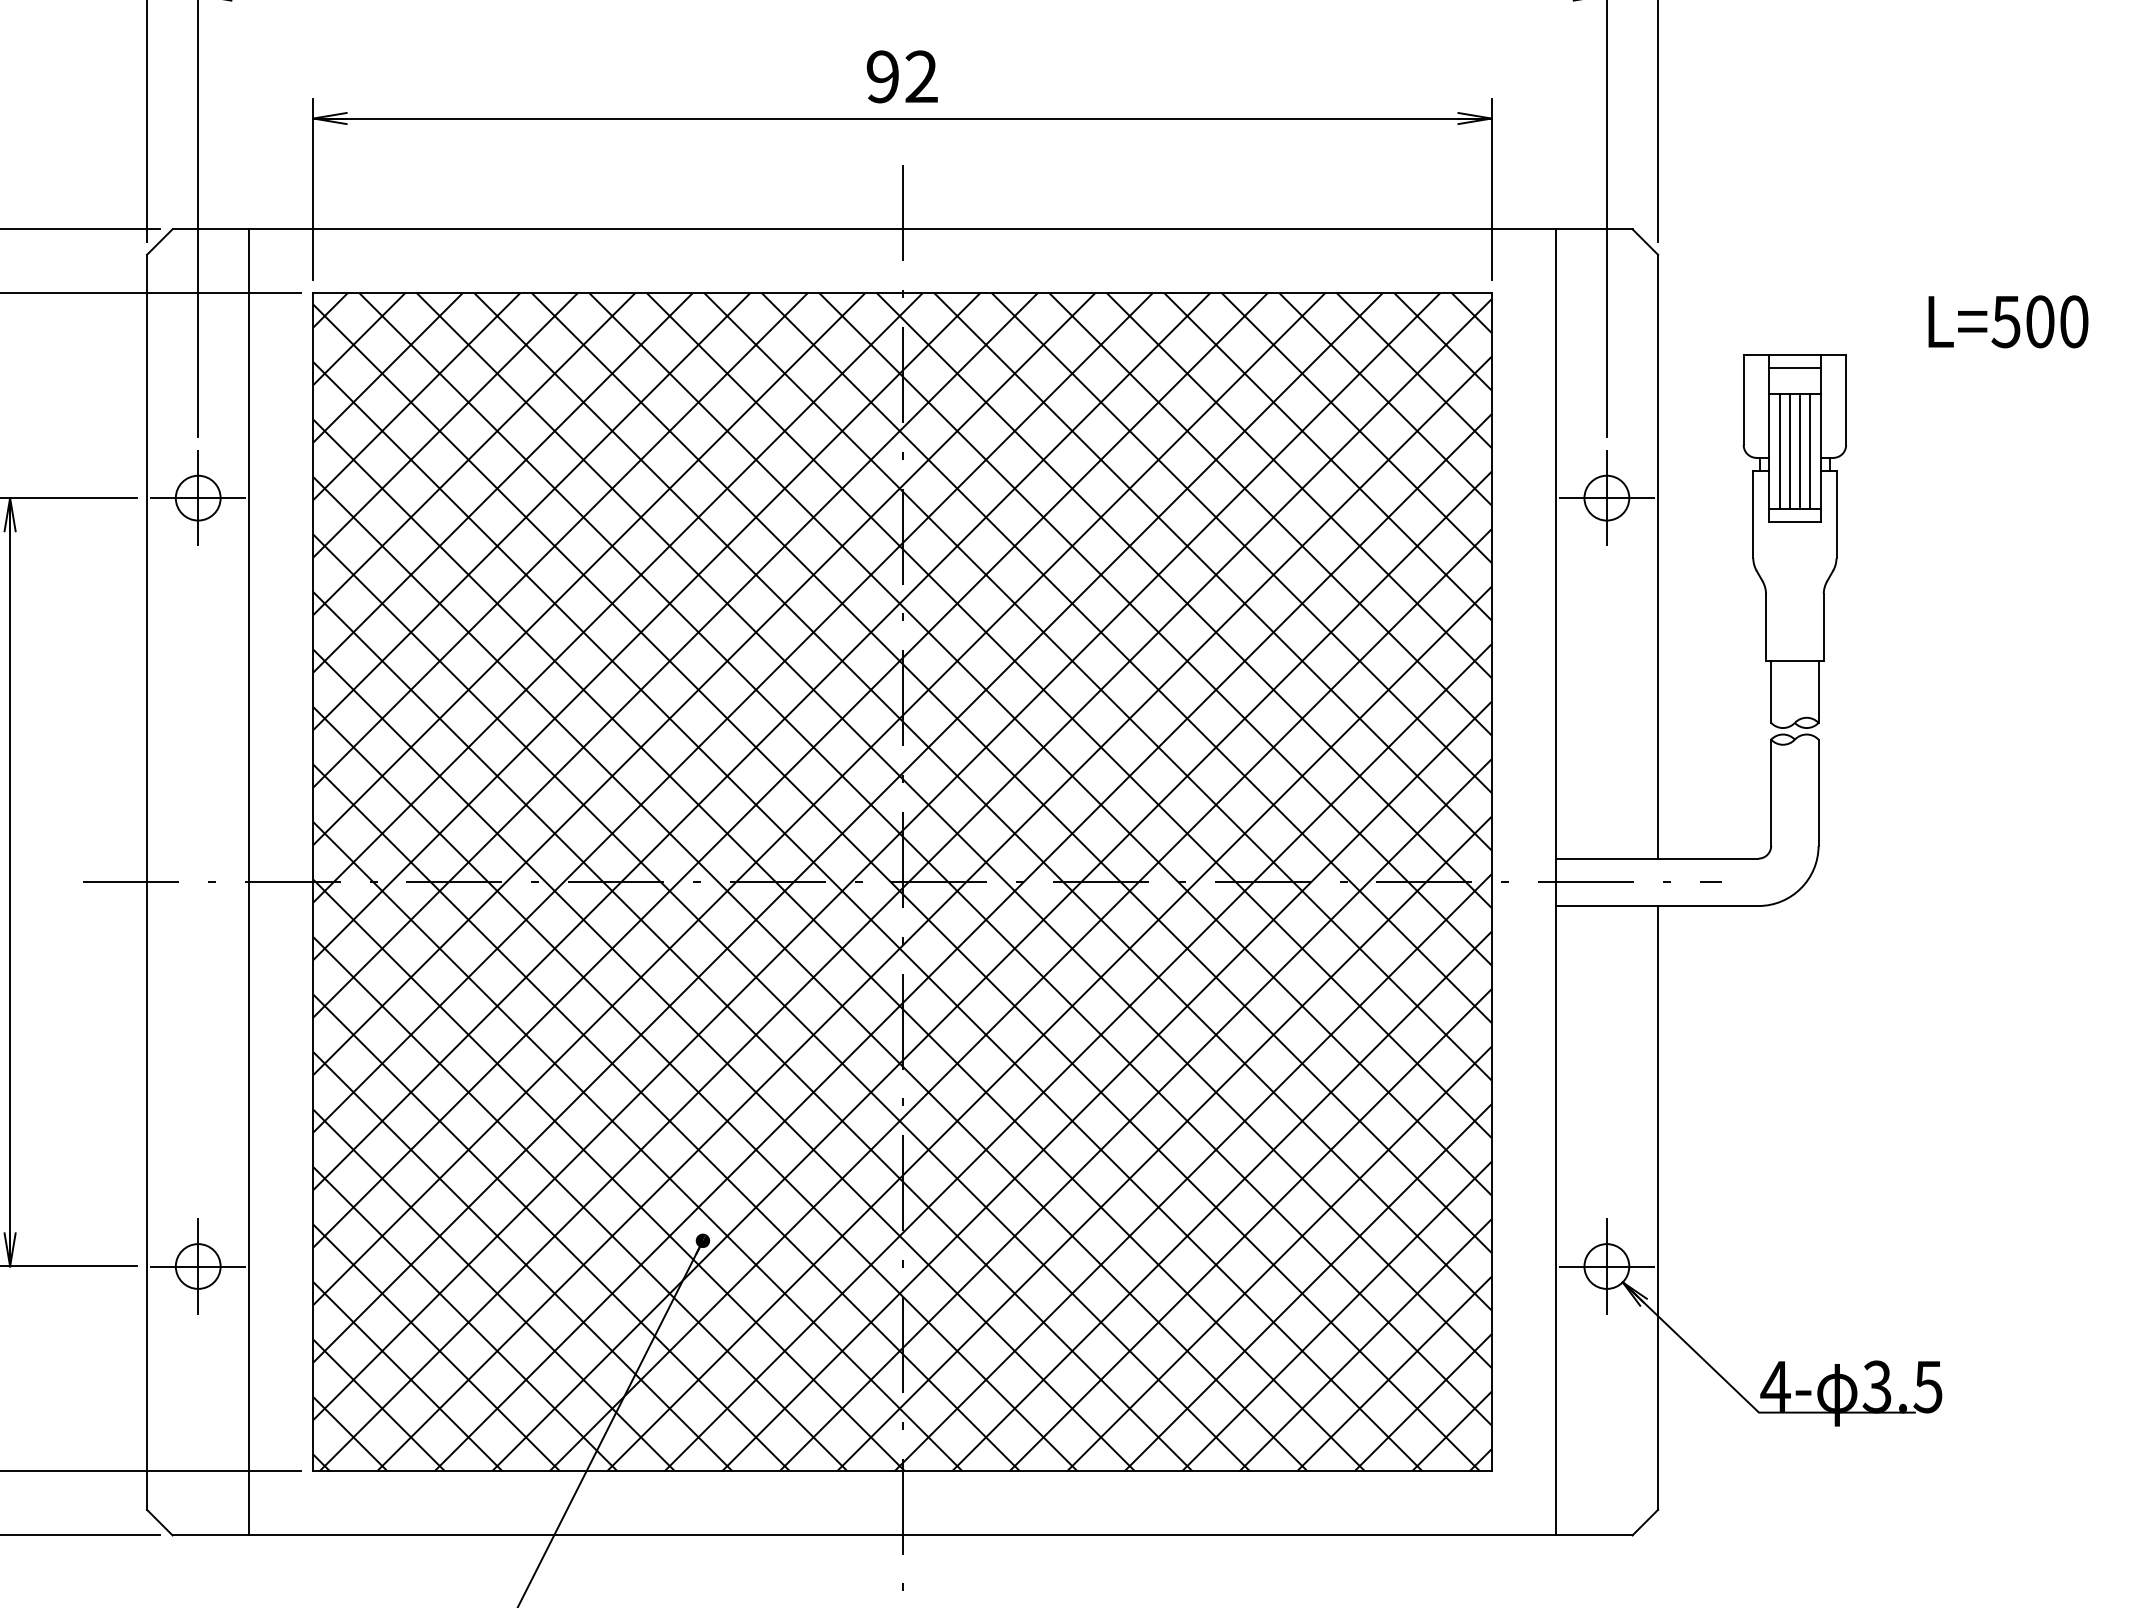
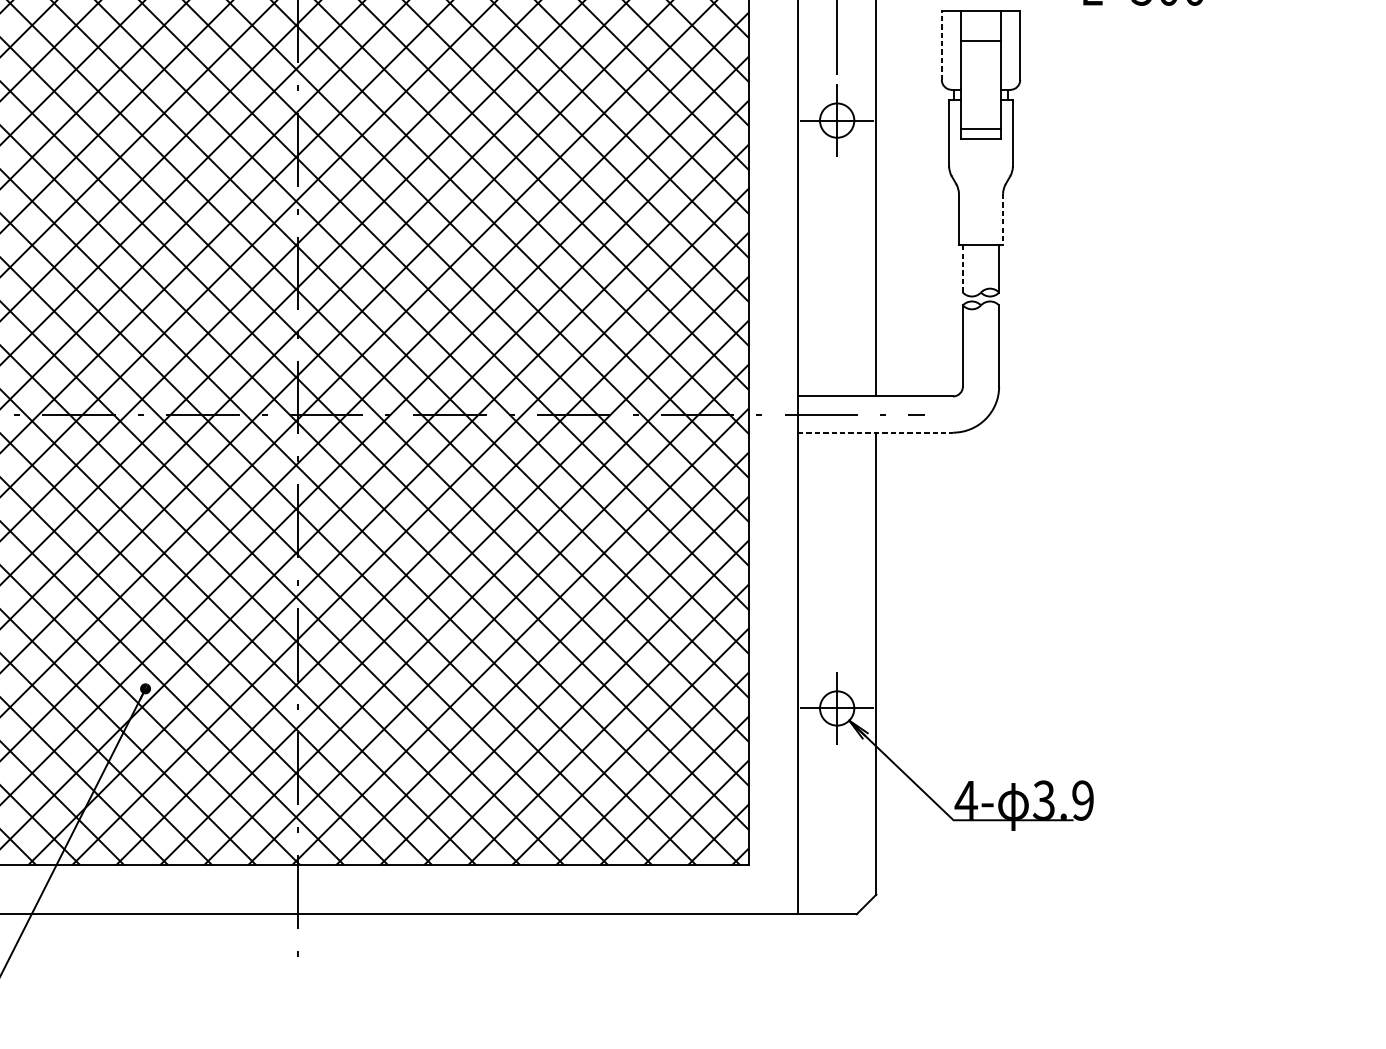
line: (1794, 368) -> (980, 21), removed
line: (1743, 400) -> (941, 45), solid -> dashed
line: (1779, 451) -> (969, 84), removed
line: (1789, 451) -> (976, 84), removed
line: (1800, 451) -> (985, 84), removed
line: (1810, 451) -> (992, 84), removed
line: (1823, 627) -> (1002, 219), solid -> dashed
line: (1771, 692) -> (963, 269), solid -> dashed
line: (1657, 906) -> (875, 433), solid -> dashed
text: (1927, 1386) -> (1082, 800), 3.5 -> 3.9

